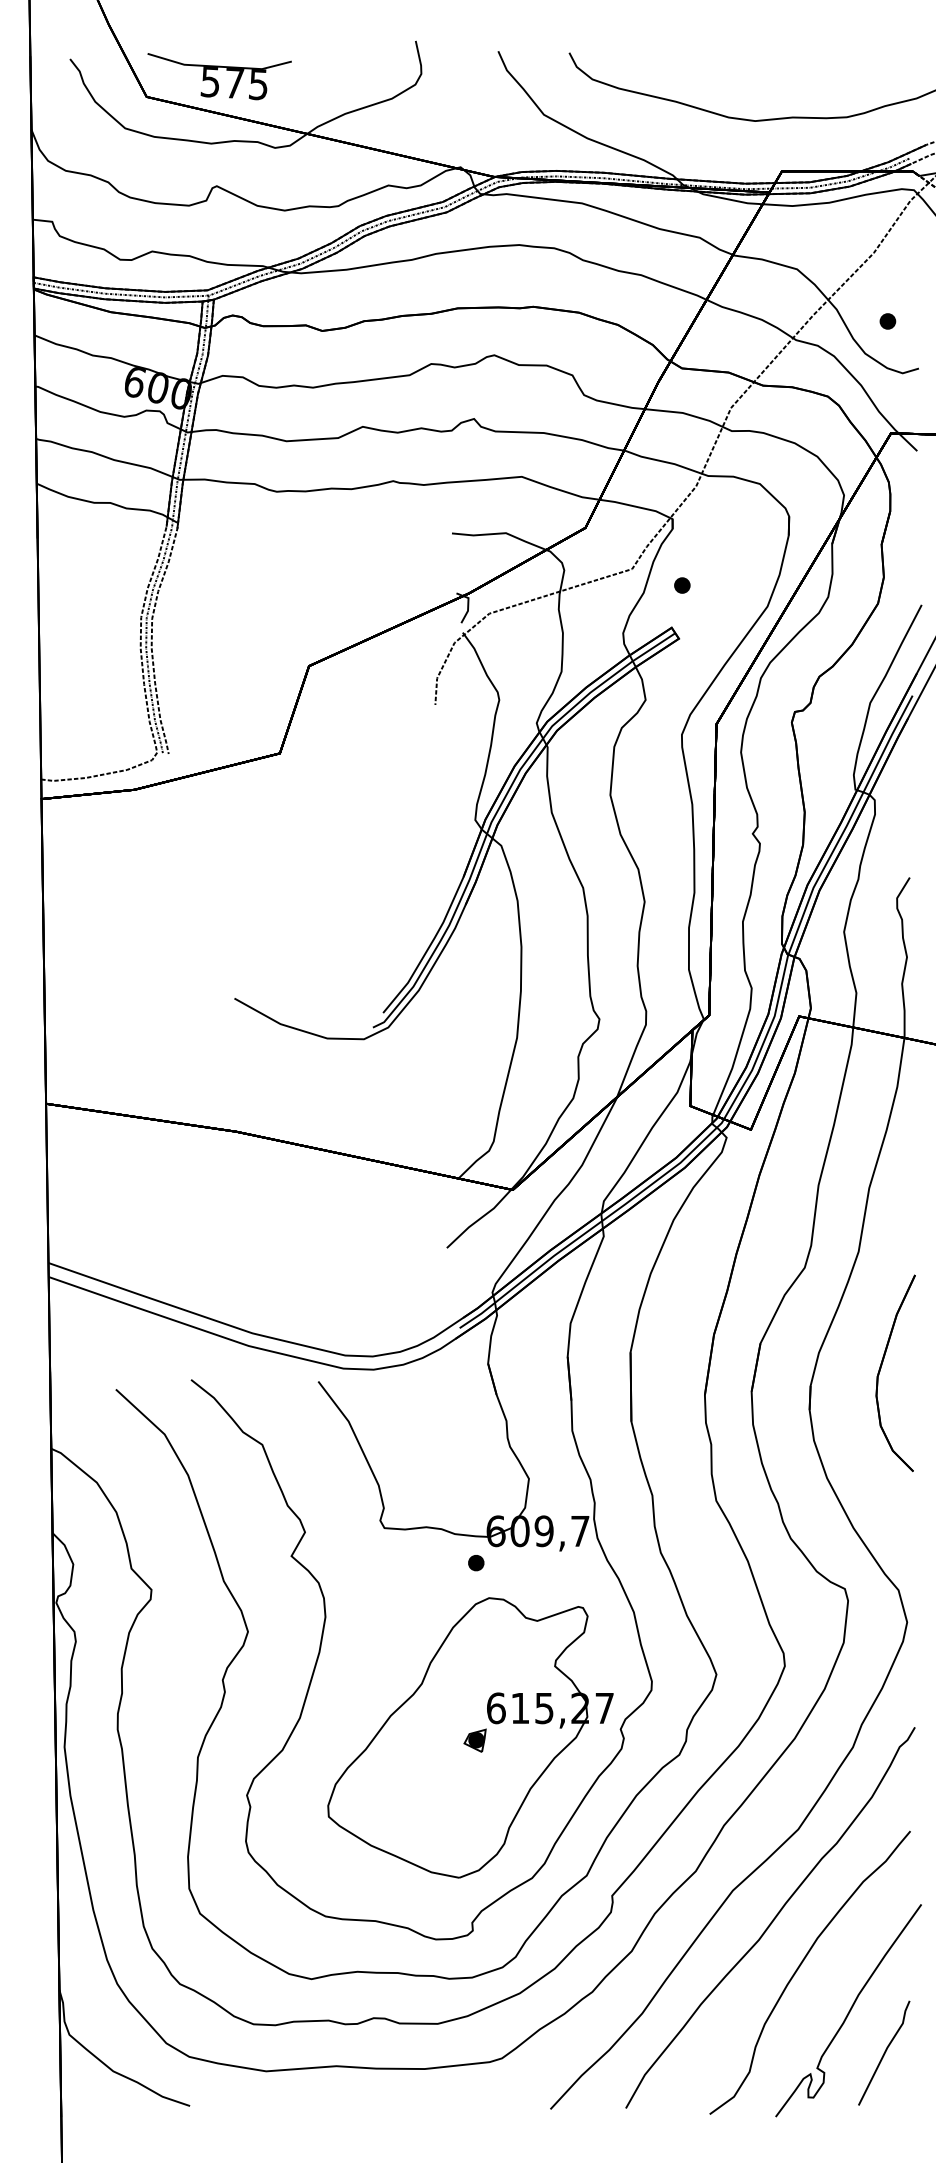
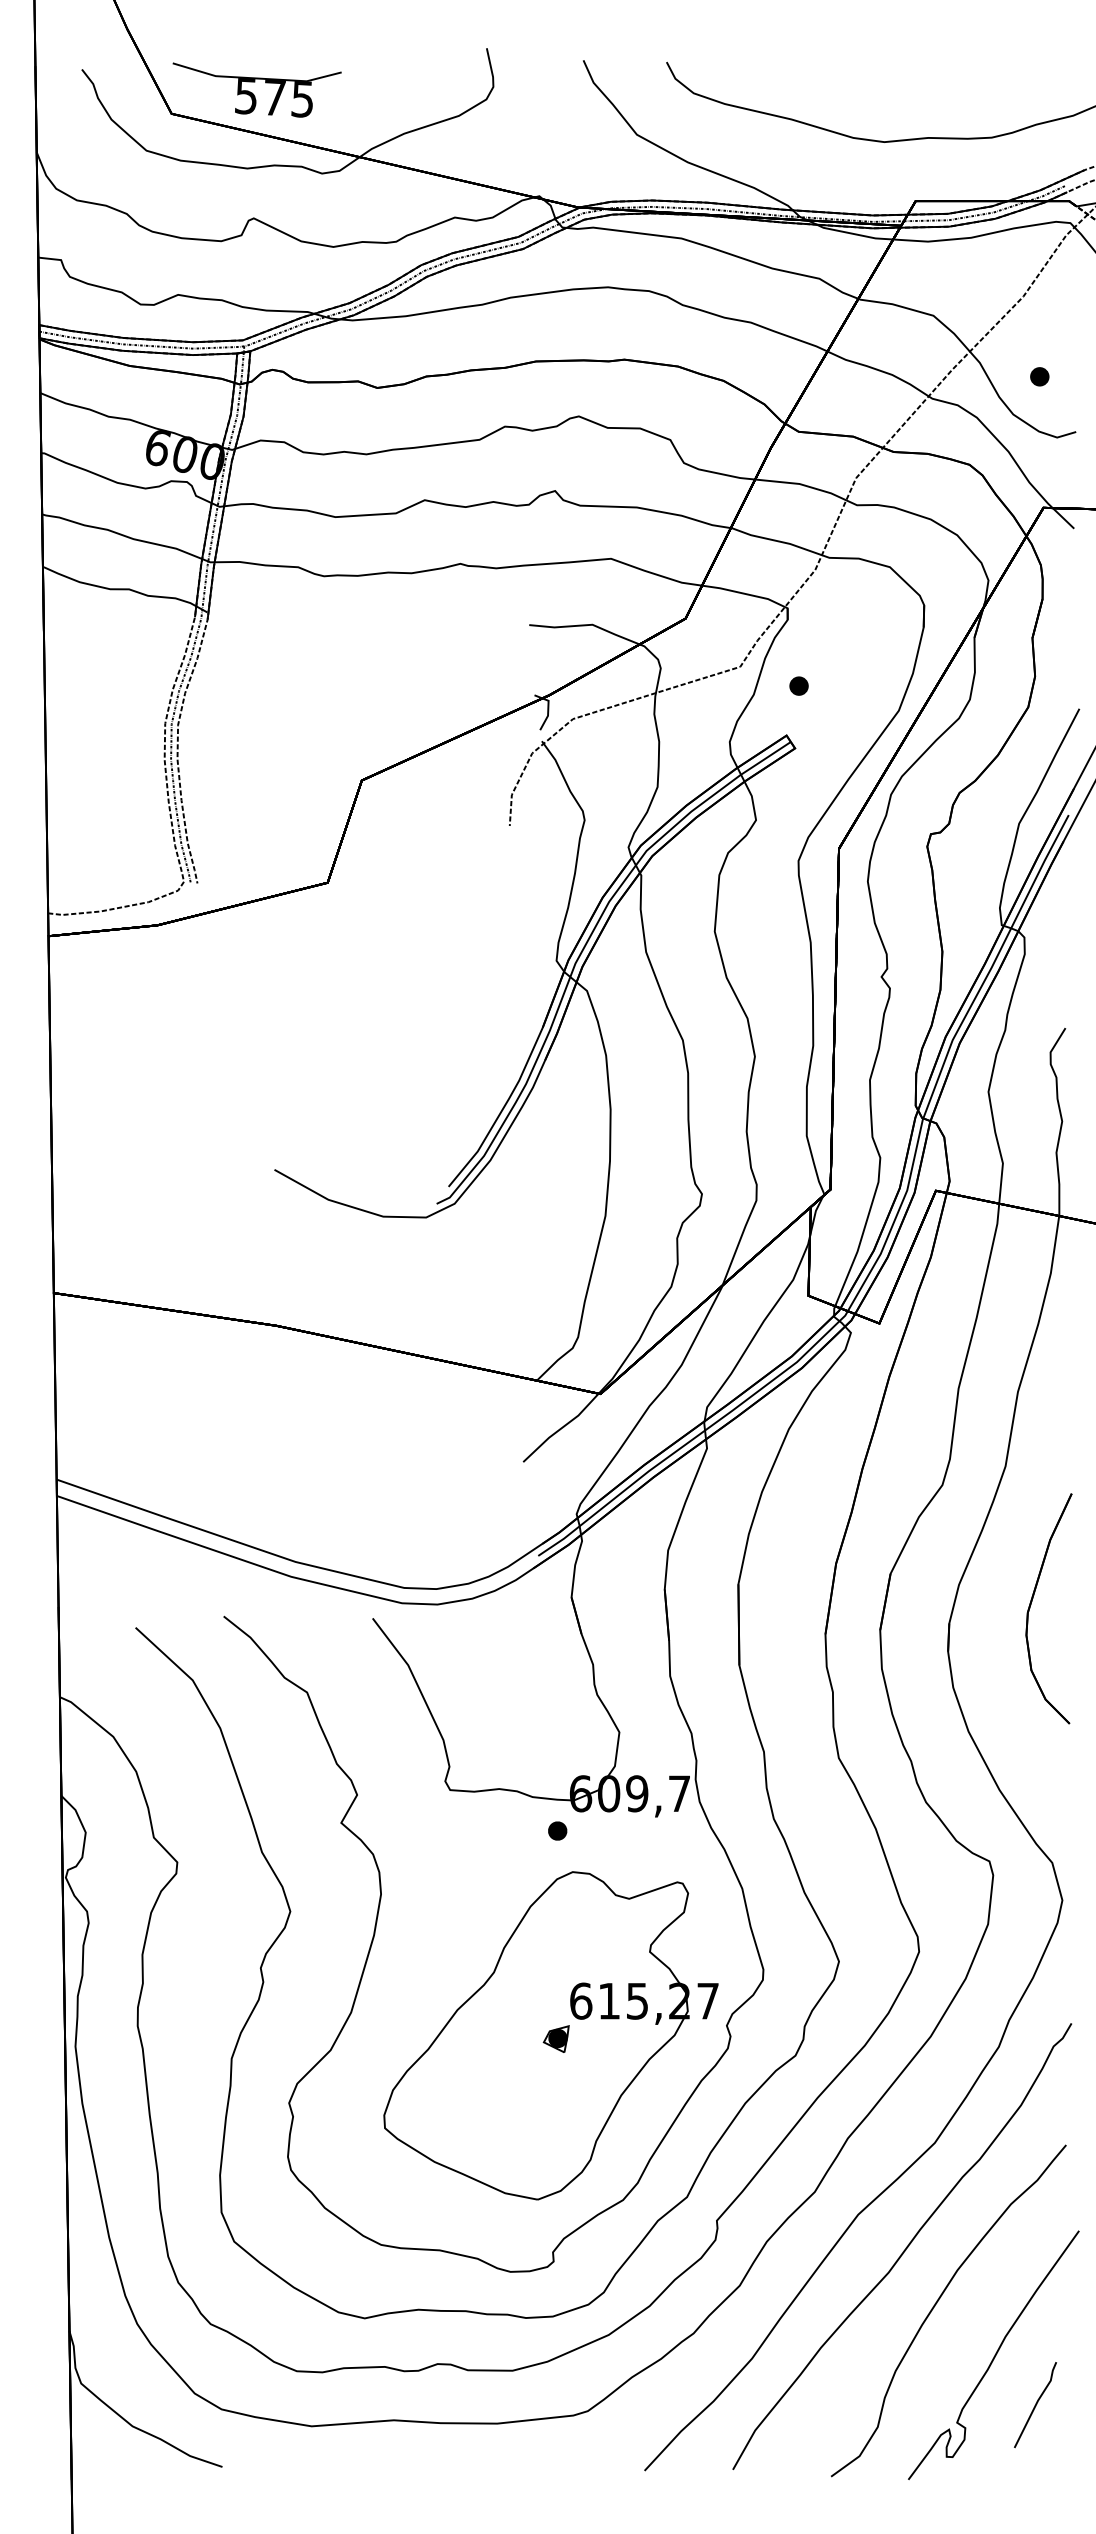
part: (884, 2052) -> (1035, 2404), size x0.7

